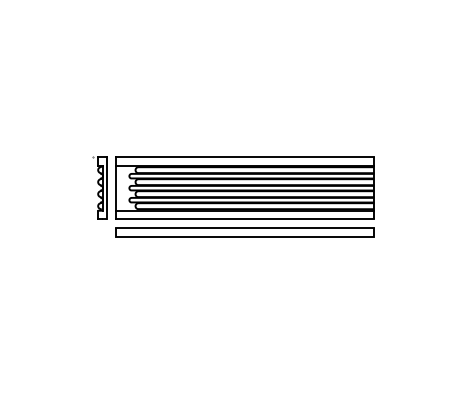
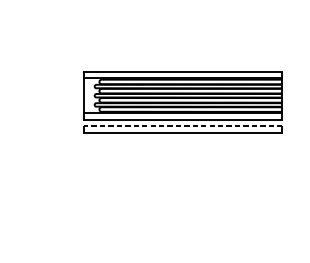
part: (99, 187) -> (71, 95), removed
line: (244, 227) -> (182, 125), solid -> dashed

